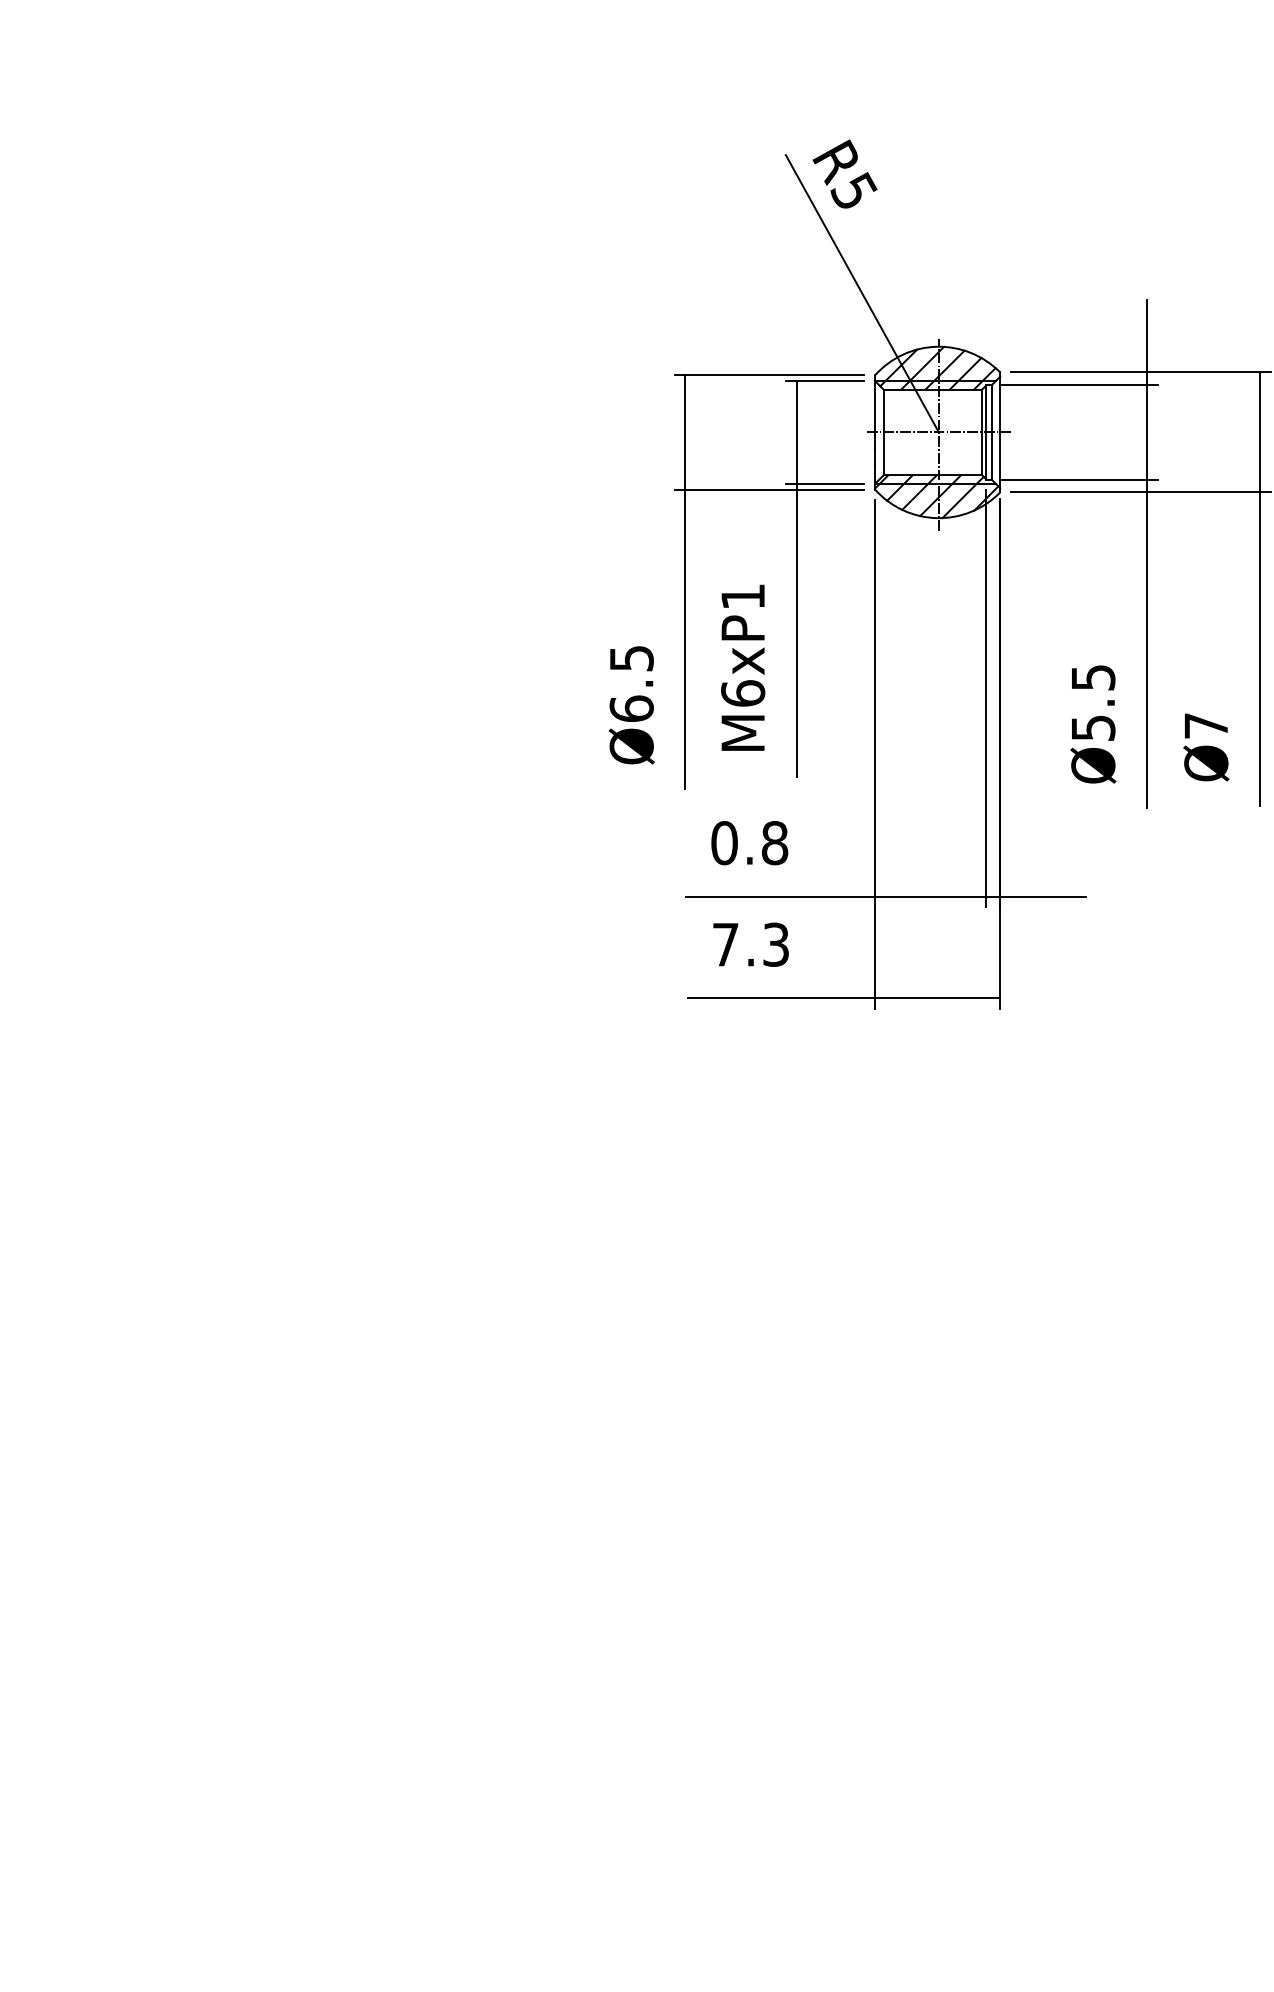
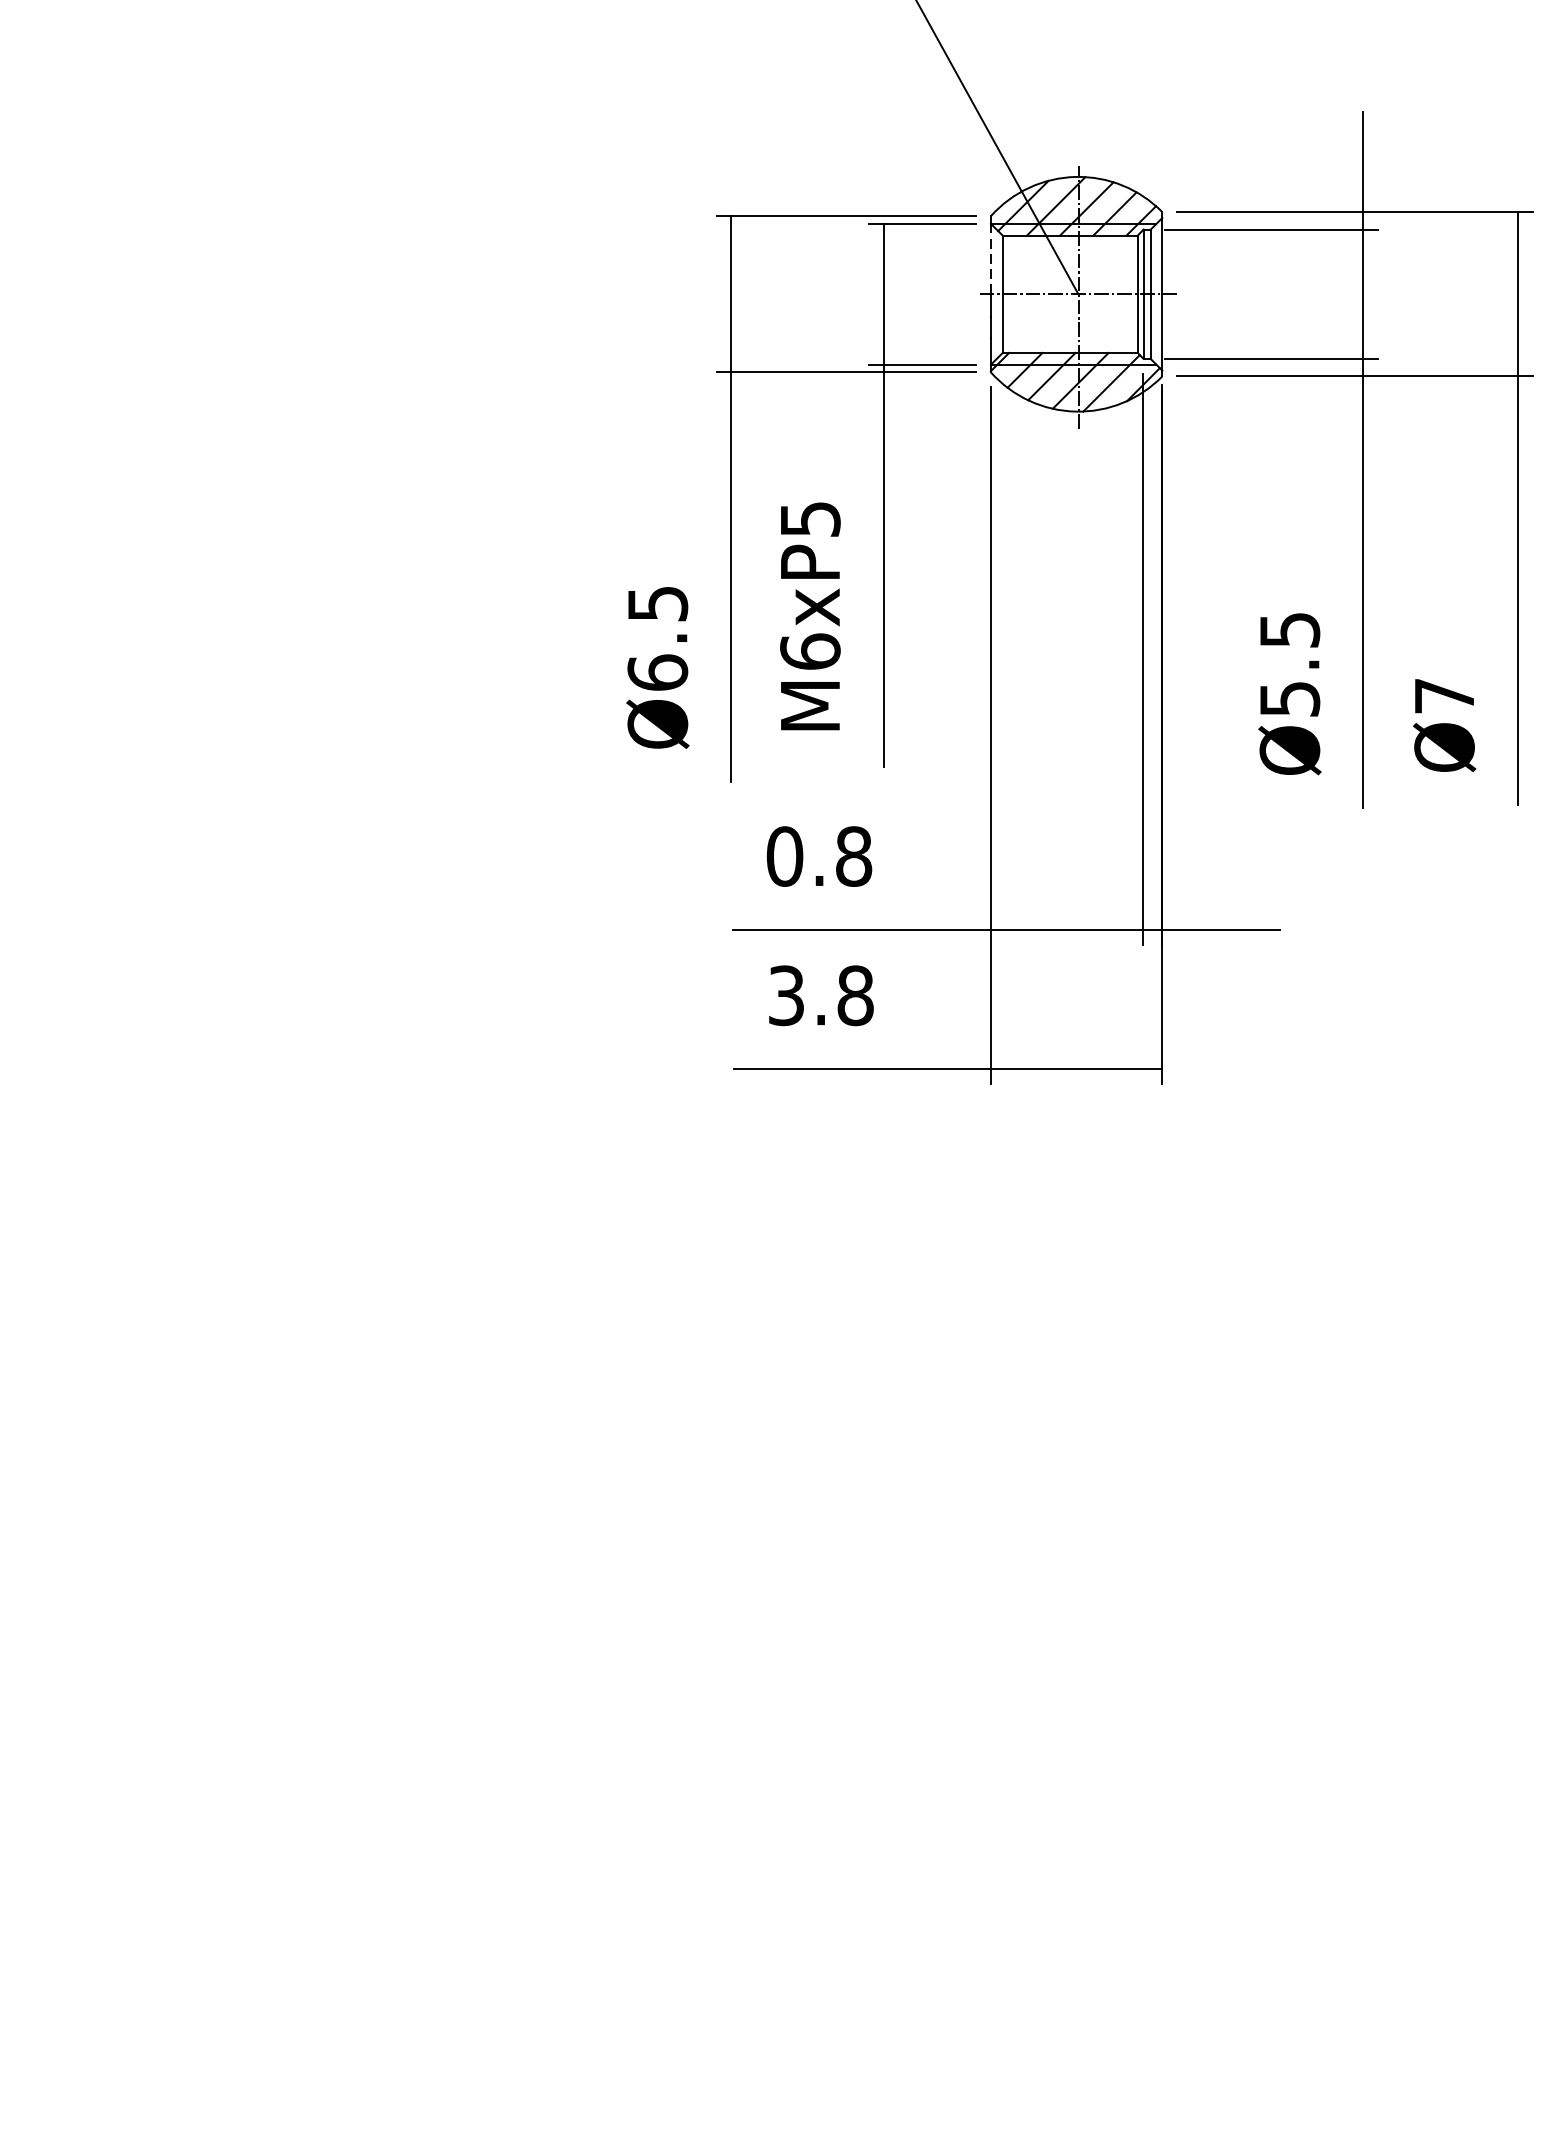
line: (875, 405) -> (991, 257), solid -> dashed
text: (743, 596) -> (810, 518), M6xP1 -> M6xP5
text: (751, 944) -> (821, 995), 7.3 -> 3.8

